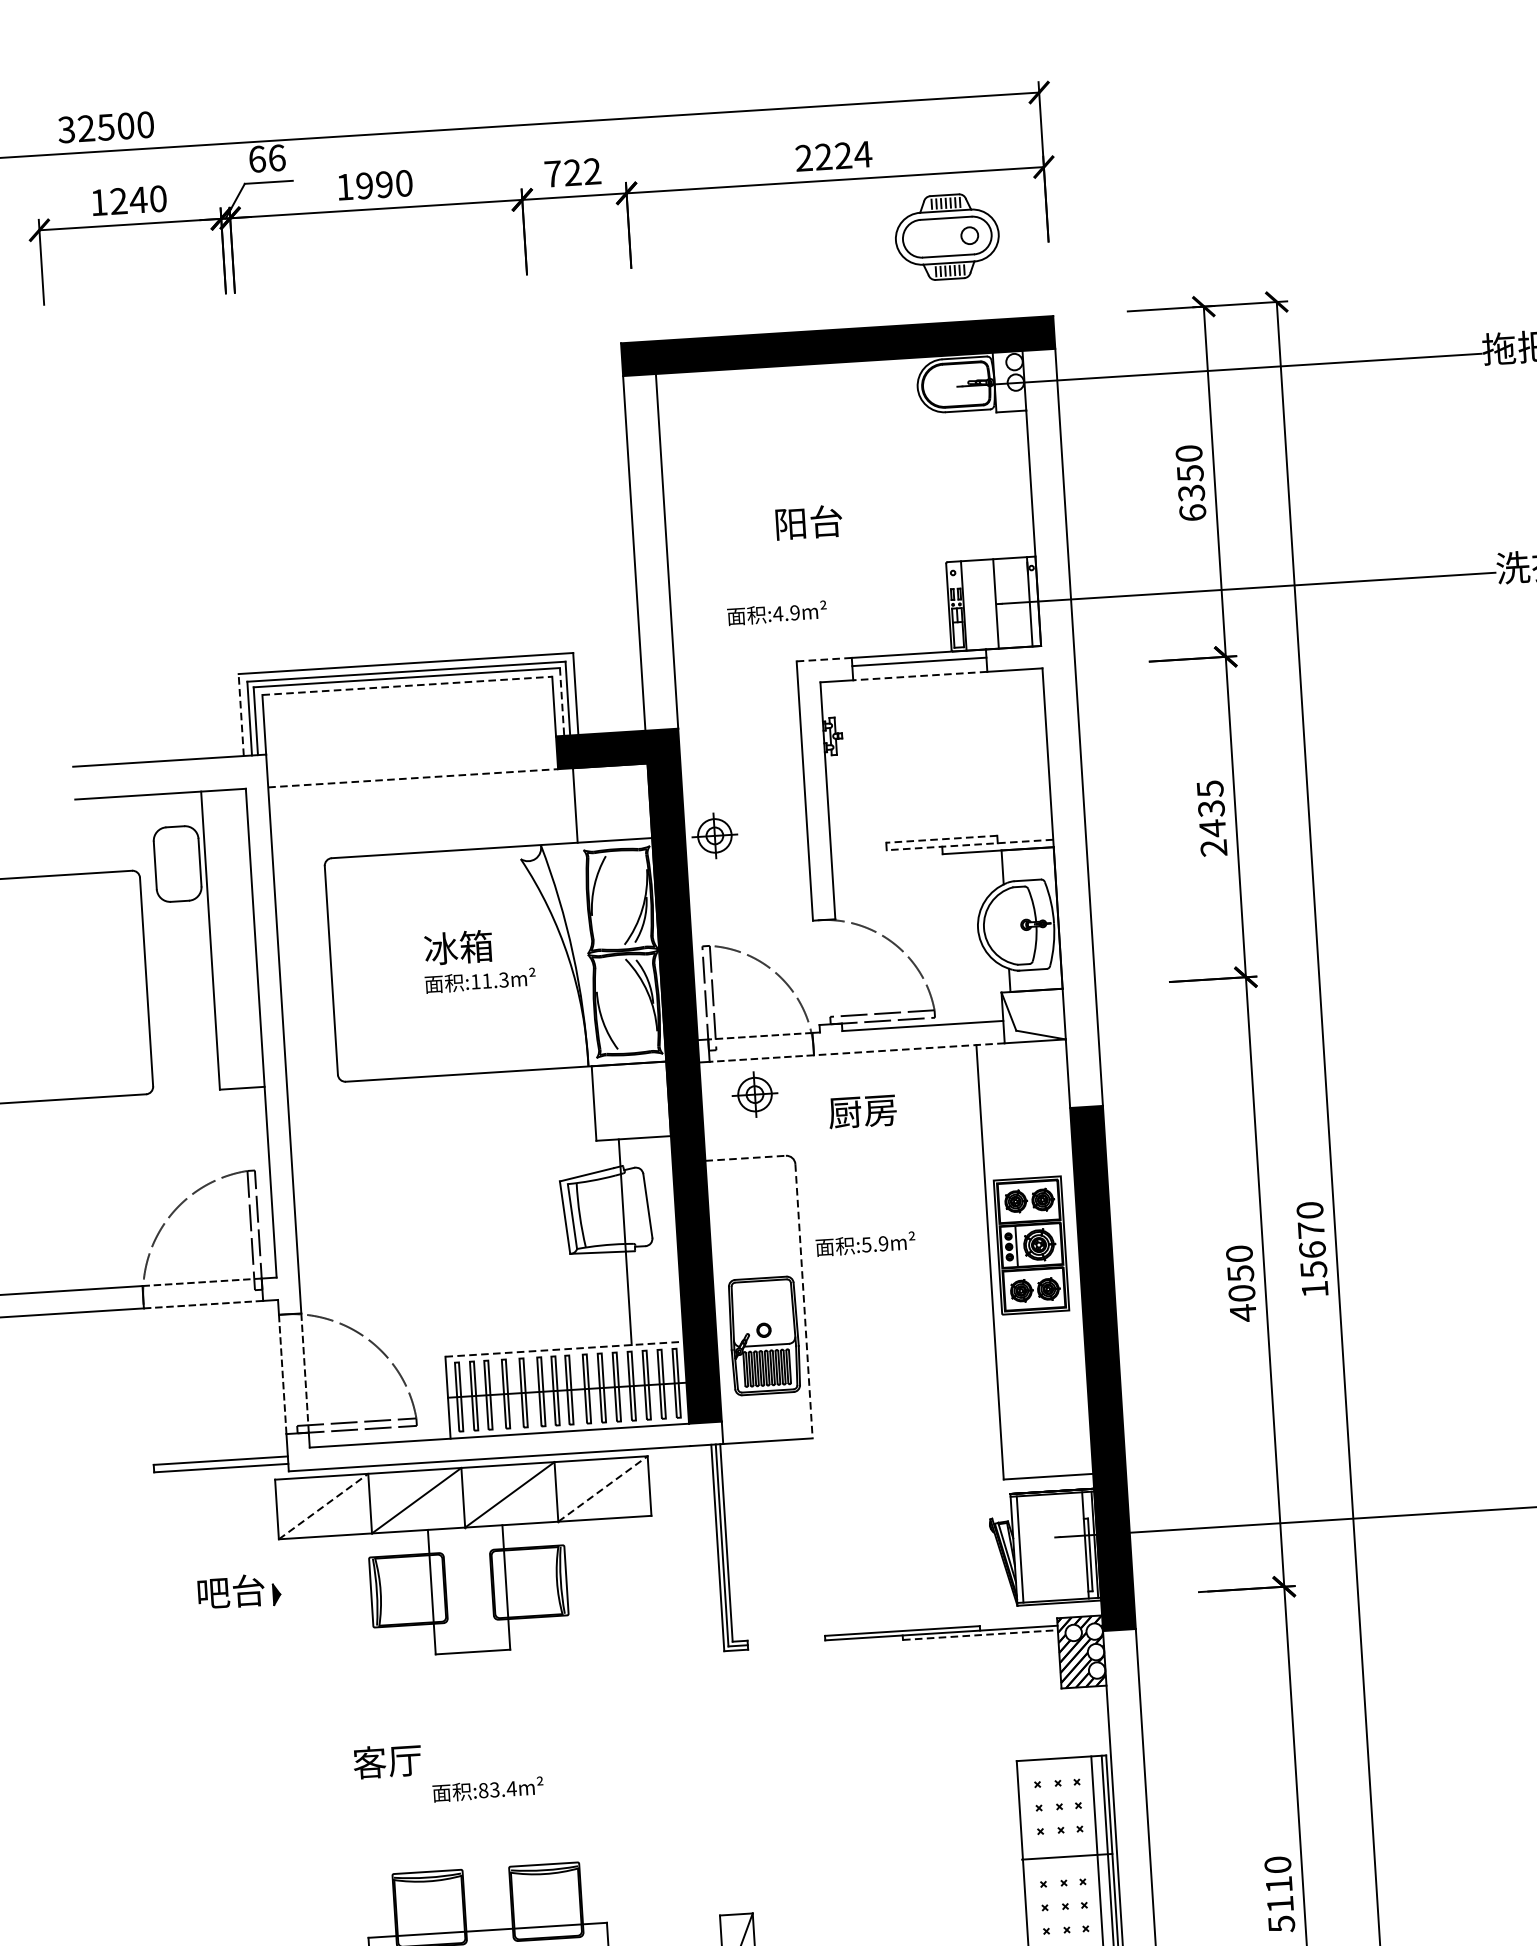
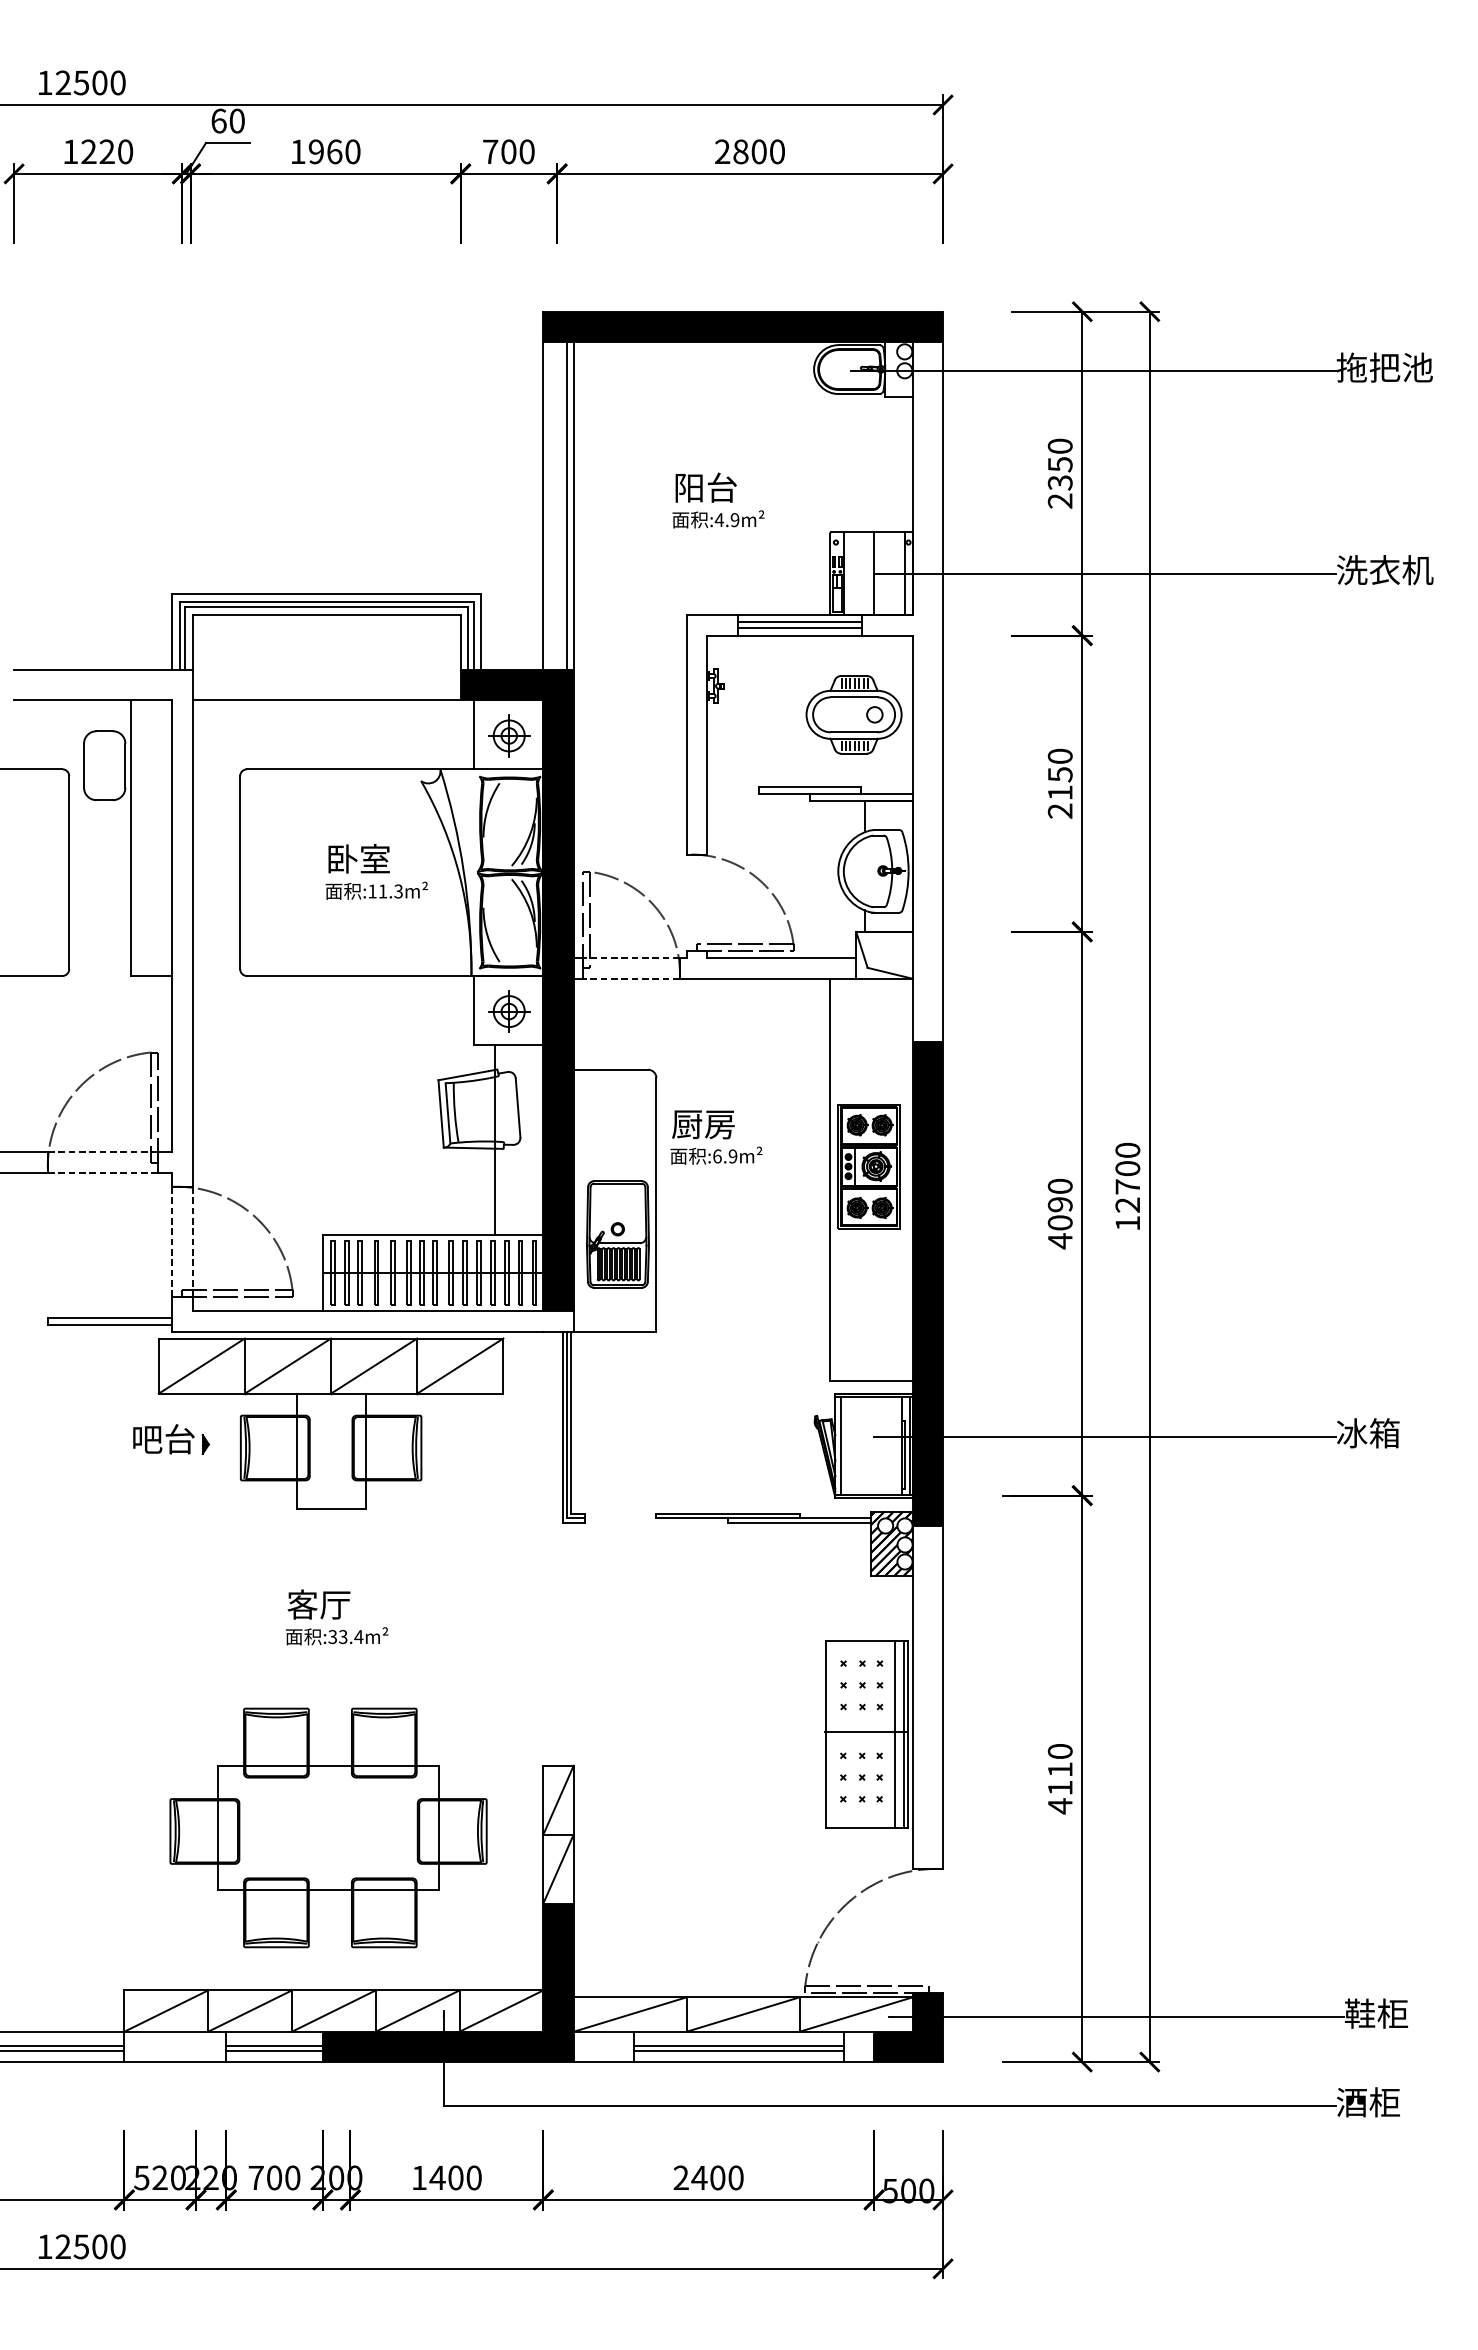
text: (66, 129) -> (44, 82), 32500 -> 12500
text: (843, 155) -> (759, 151), 2224 -> 2800
text: (276, 157) -> (236, 120), 66 -> 60
text: (582, 171) -> (517, 151), 722 -> 700
text: (384, 184) -> (334, 151), 1990 -> 1960
text: (137, 199) -> (106, 151), 1240 -> 1220
part: (946, 236) -> (853, 714), moved
text: (1191, 512) -> (1059, 500), 6350 -> 2350
line: (659, 552) -> (566, 506), added
text: (777, 613) -> (718, 519), moved
line: (823, 659) -> (711, 614), dashed -> solid
line: (919, 668) -> (799, 628), added
line: (920, 675) -> (799, 635), dashed -> solid
line: (408, 685) -> (327, 614), dashed -> solid
line: (562, 702) -> (468, 639), dashed -> solid
line: (240, 715) -> (171, 632), dashed -> solid
line: (414, 778) -> (327, 700), dashed -> solid
text: (1210, 808) -> (1059, 774), 2435 -> 2150
part: (715, 835) -> (509, 735), moved
line: (941, 839) -> (809, 787), dashed -> solid
line: (969, 845) -> (835, 794), dashed -> solid
text: (458, 948) -> (358, 859), 冰箱 -> 卧室
line: (908, 1049) -> (767, 978), dashed -> solid
part: (755, 1094) -> (509, 1011), moved
text: (862, 1111) -> (703, 1124), moved
line: (746, 1158) -> (611, 1069), dashed -> solid
text: (866, 1244) -> (717, 1156), :5.9m² -> :6.9m²
text: (1312, 1250) -> (1127, 1187), 15670 -> 12700
text: (1239, 1273) -> (1059, 1204), 4050 -> 4090
line: (804, 1300) -> (656, 1204), dashed -> solid
line: (565, 1349) -> (433, 1235), dashed -> solid
line: (603, 1488) -> (460, 1365), dashed -> solid
line: (324, 1505) -> (202, 1365), dashed -> solid
part: (239, 1591) -> (171, 1439), moved
line: (980, 1635) -> (799, 1522), dashed -> solid
text: (386, 1761) -> (318, 1604), moved
text: (483, 1790) -> (332, 1636), :83.4m² -> :33.4m²
text: (1281, 1924) -> (1060, 1806), 5110 -> 4110

